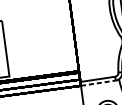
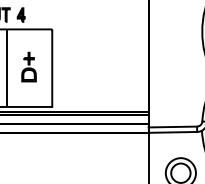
line: (98, 83) -> (173, 132), dashed -> solid

